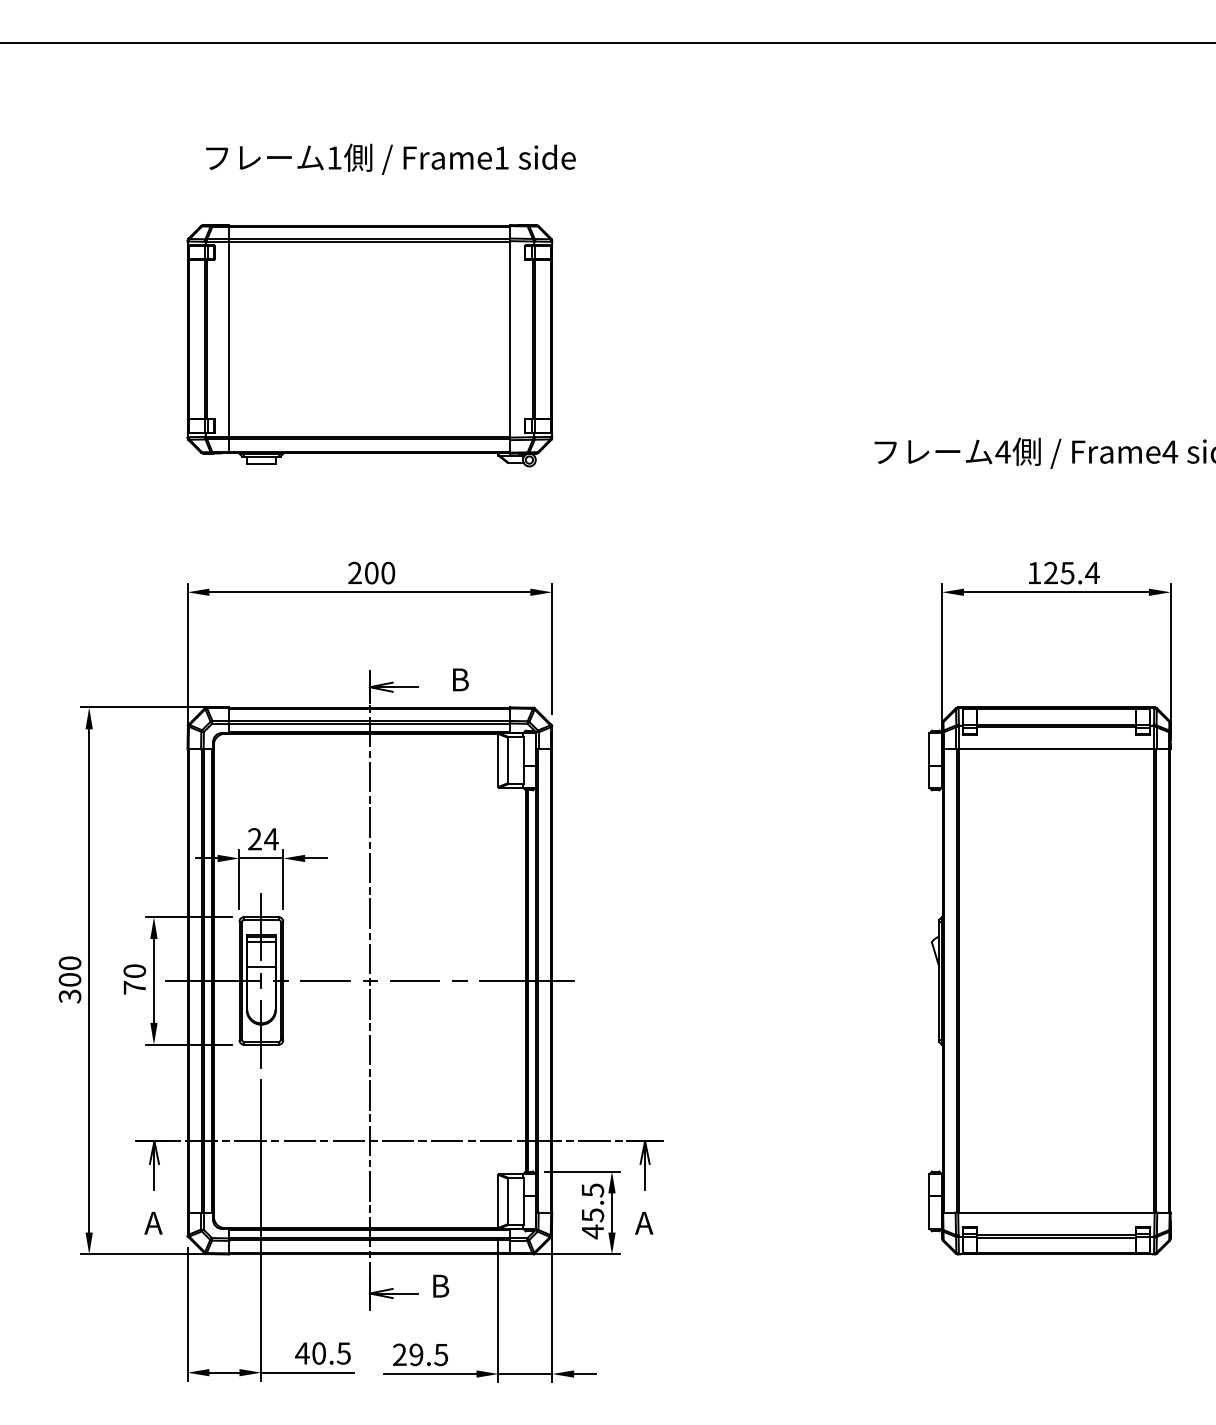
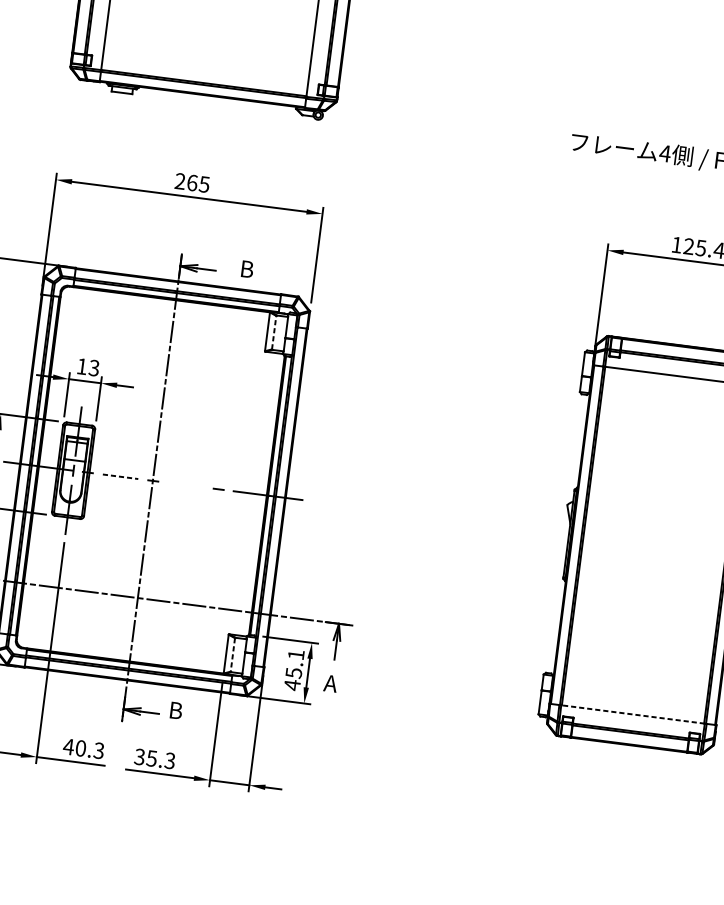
text: (380, 572) -> (198, 183), 200 -> 265
line: (507, 760) -> (274, 332), solid -> dashed
text: (263, 839) -> (88, 367), 24 -> 13
line: (326, 980) -> (121, 476), solid -> dashed
line: (414, 980) -> (185, 484), removed
text: (593, 1190) -> (296, 655), 45.5 -> 45.1
line: (507, 1201) -> (232, 655), solid -> dashed
line: (1055, 1212) -> (632, 714), solid -> dashed
text: (343, 1353) -> (98, 750), 40.5 -> 40.3
text: (420, 1354) -> (154, 758), 29.5 -> 35.3

